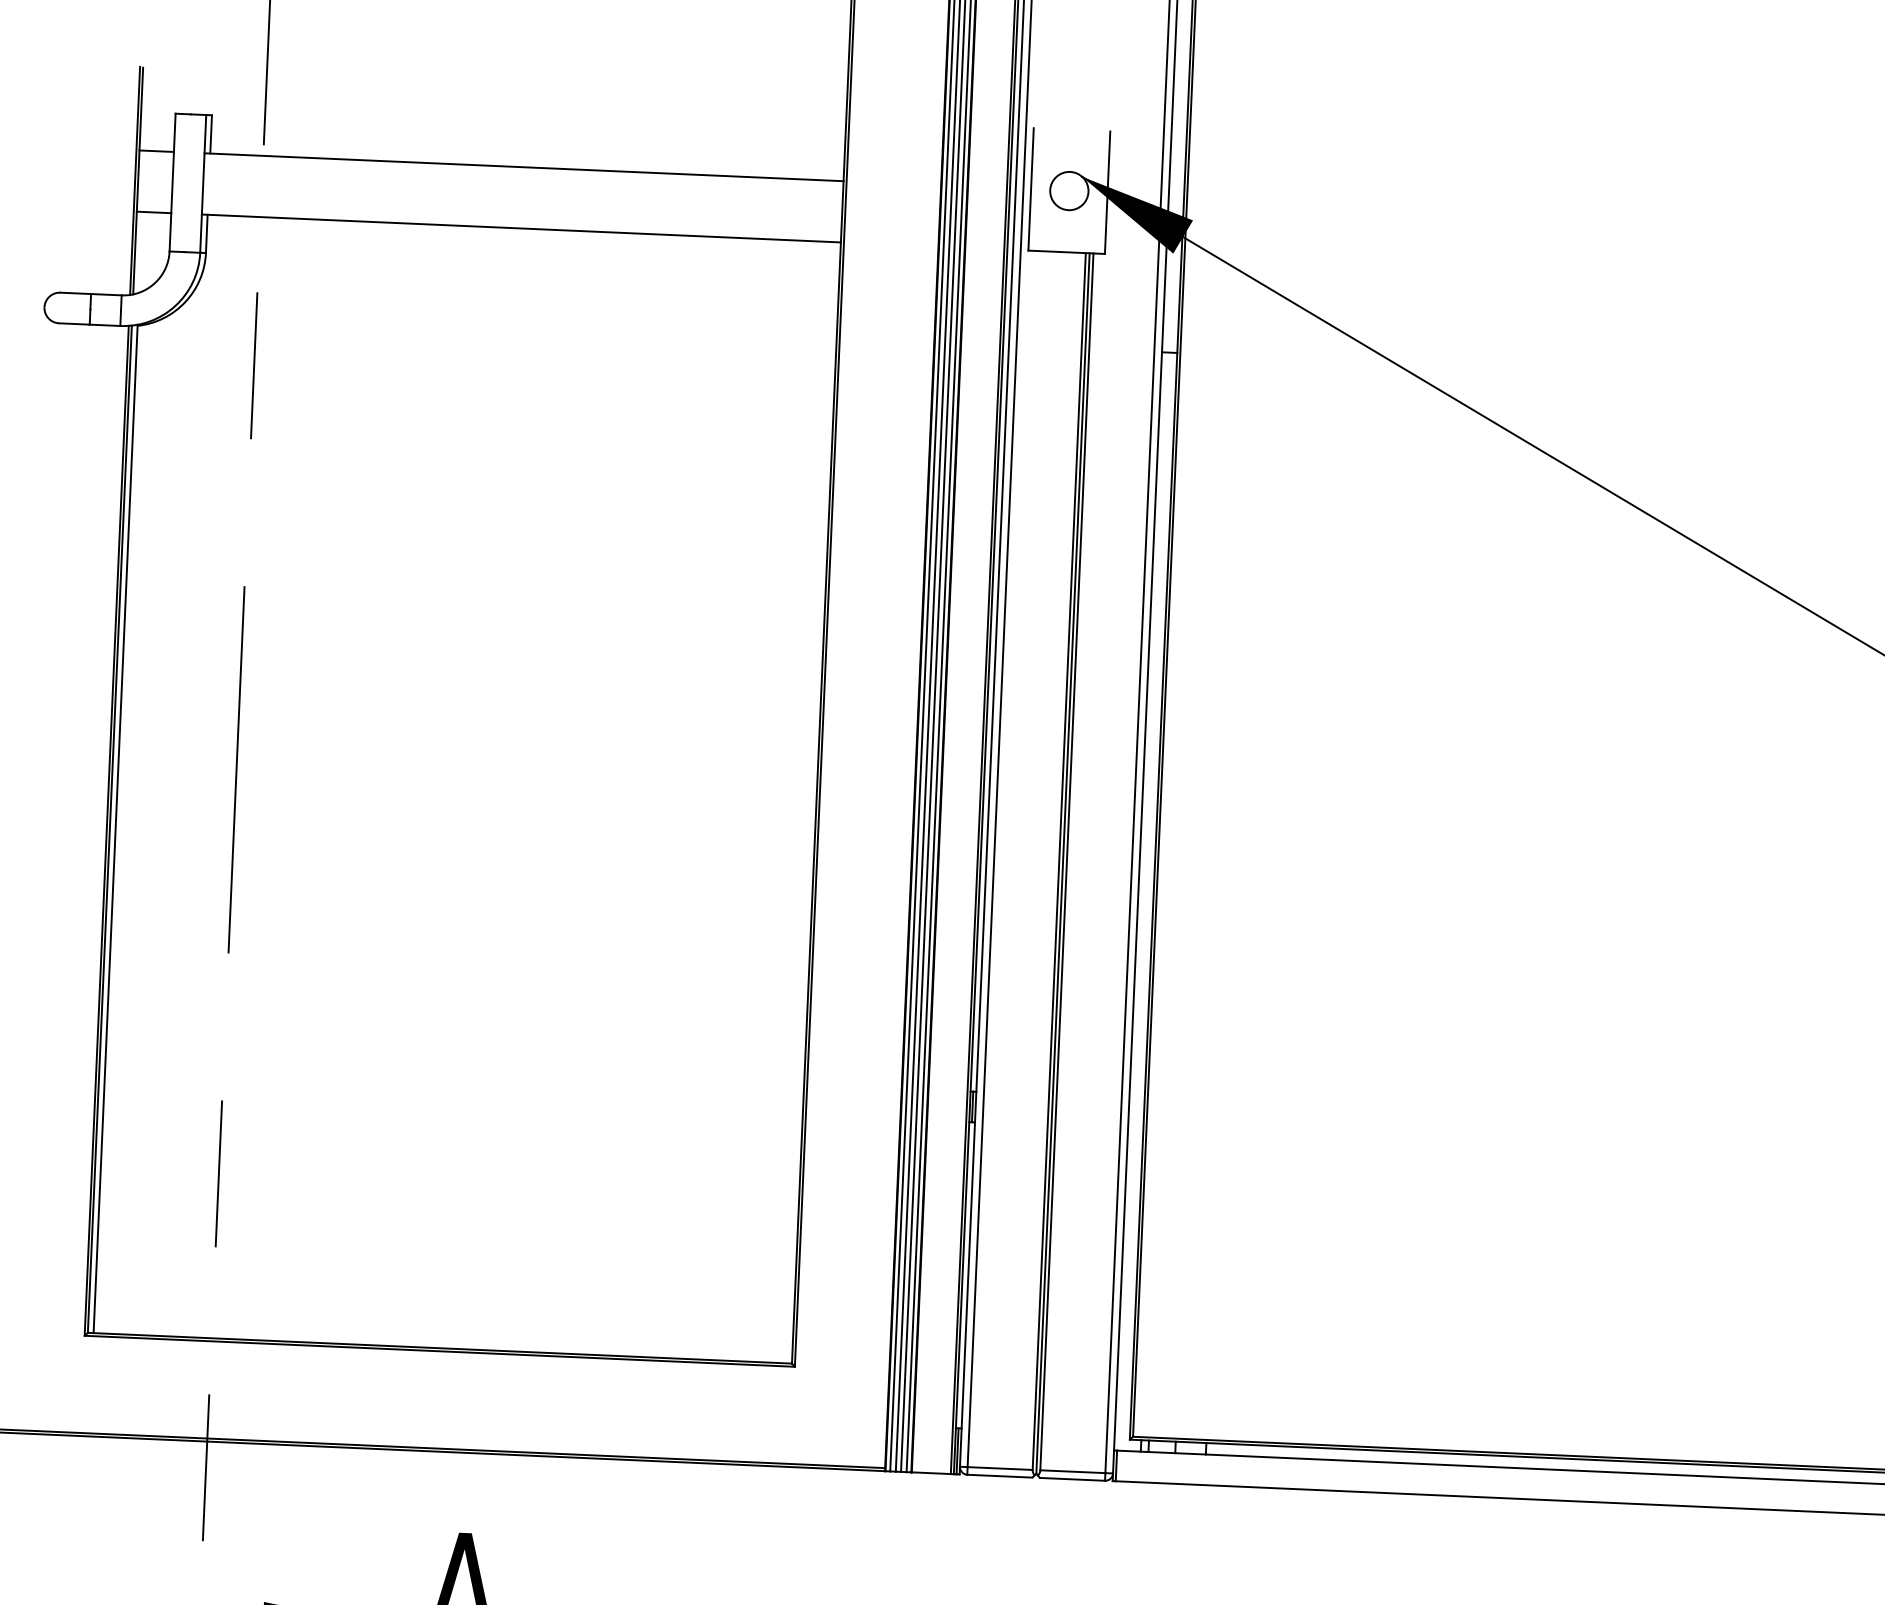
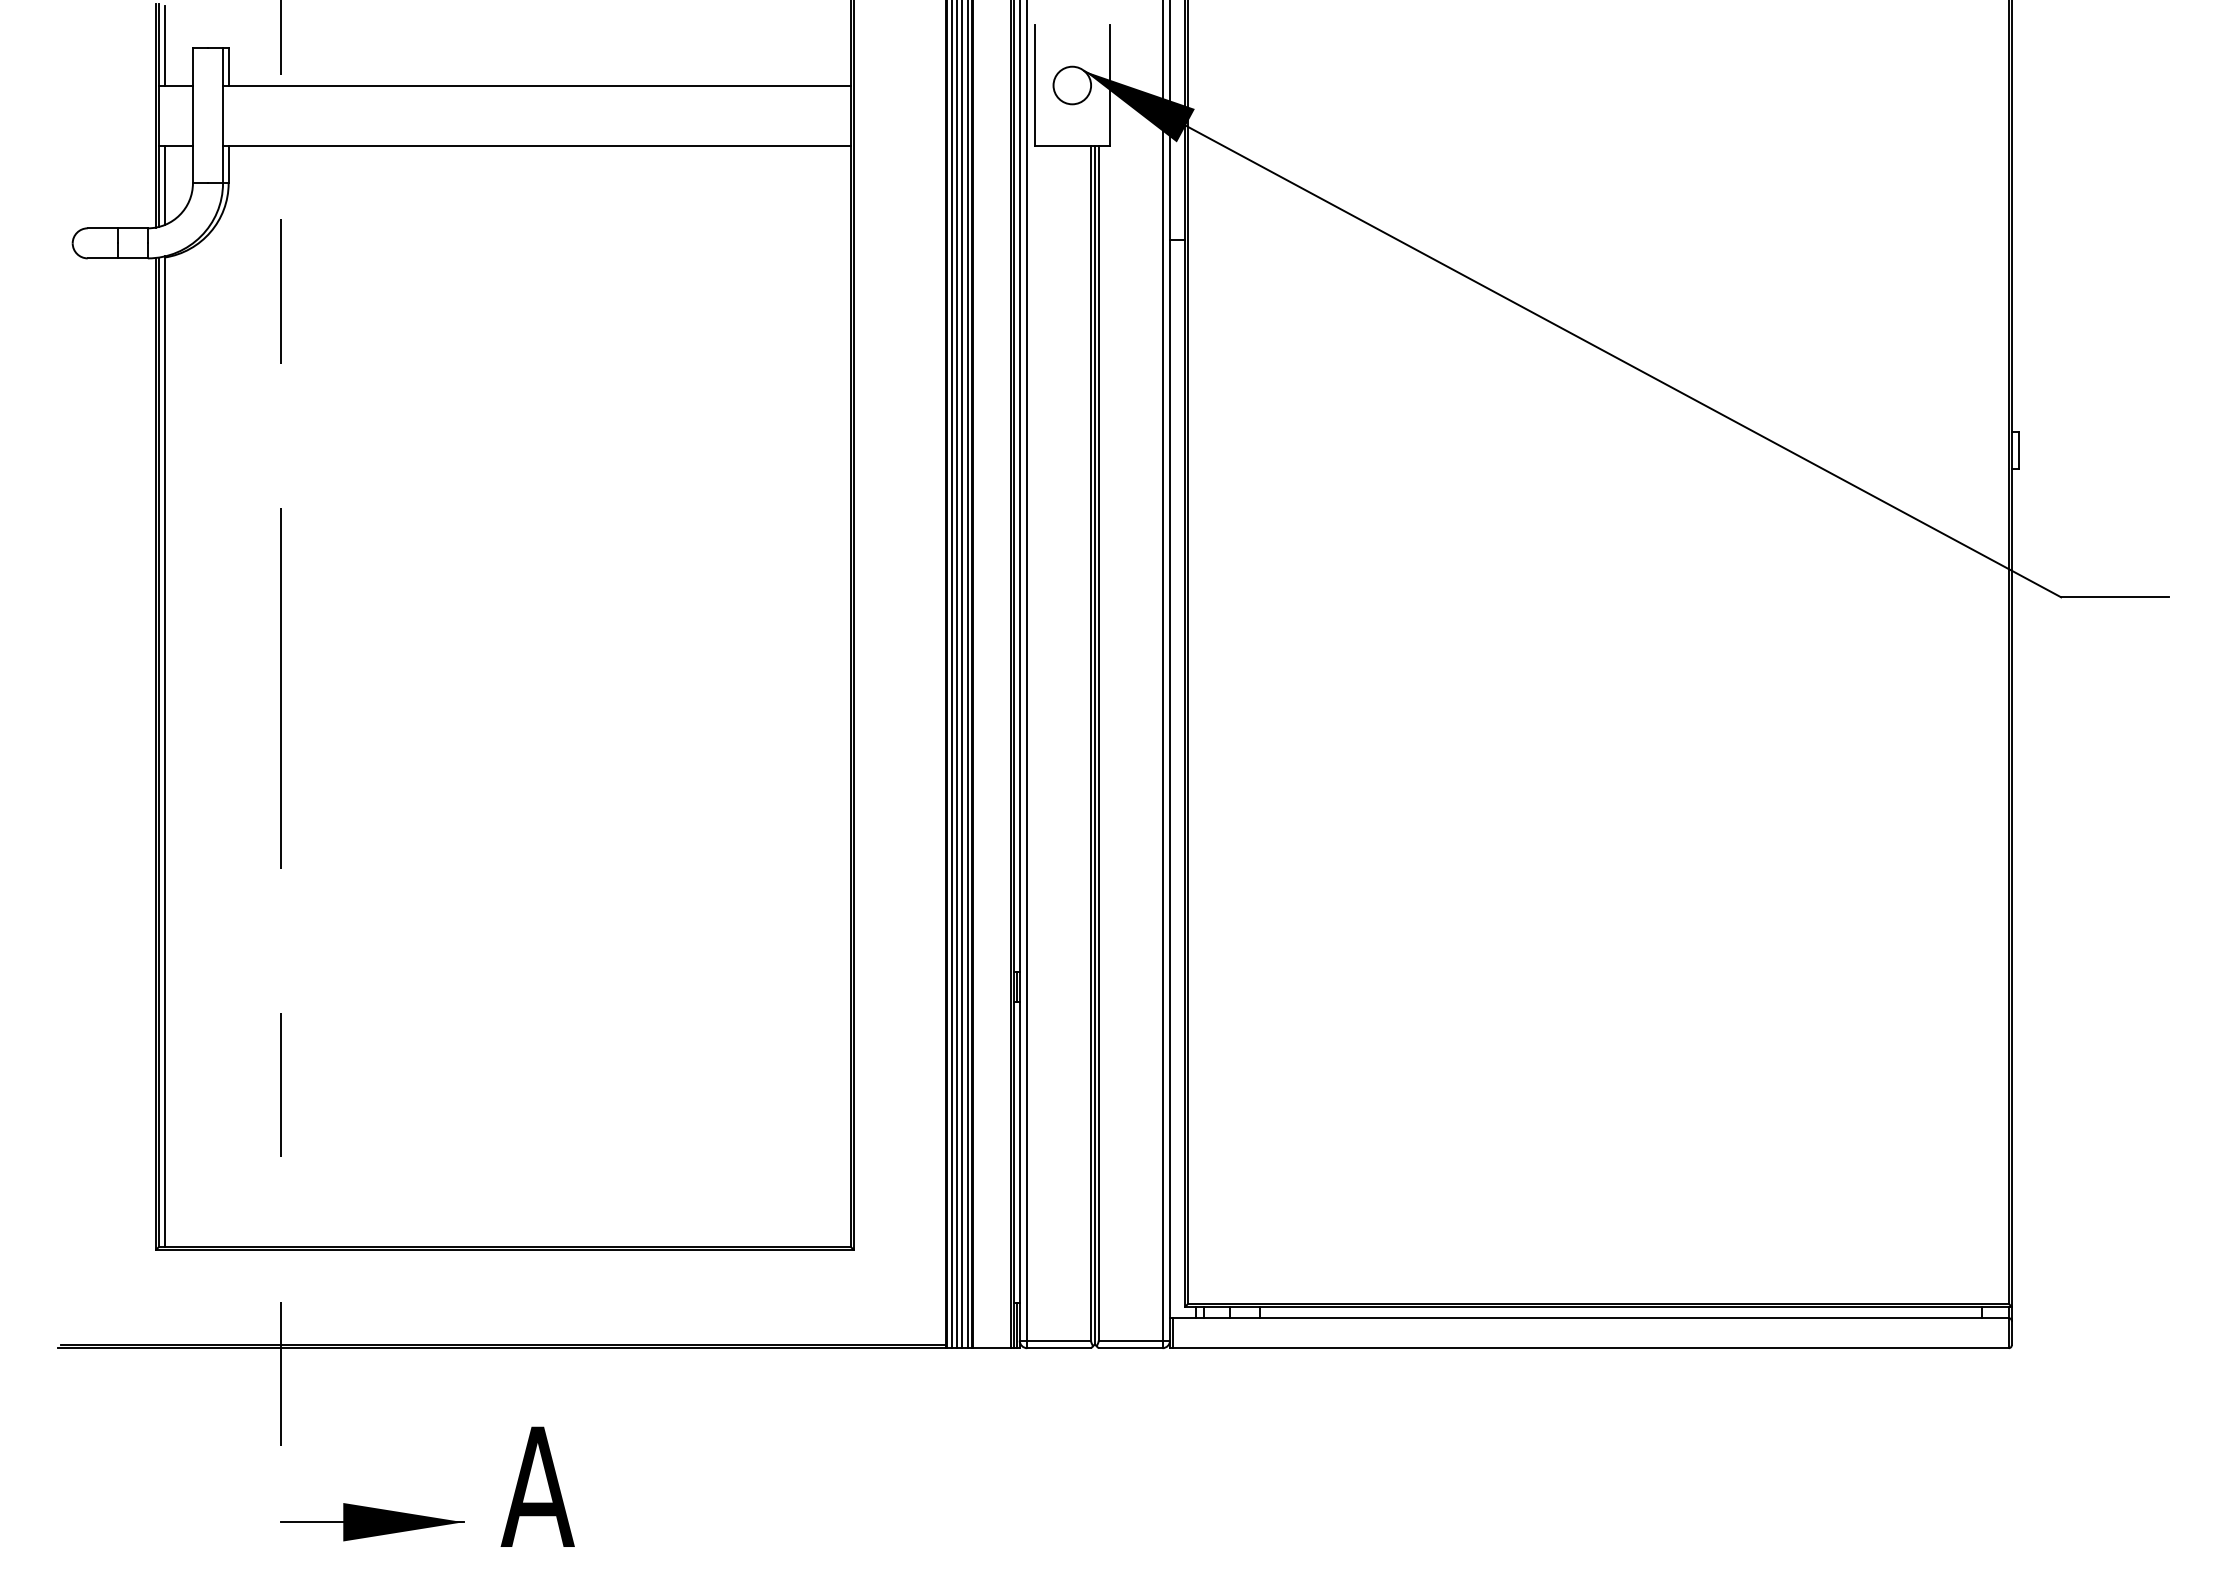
line: (146, 109) -> (164, 45), added
line: (140, 252) -> (164, 185), added

